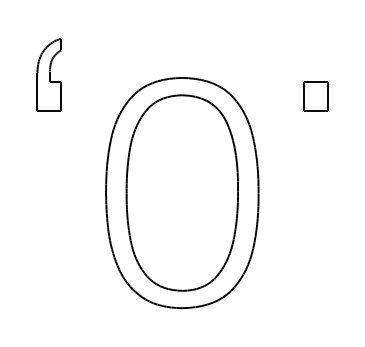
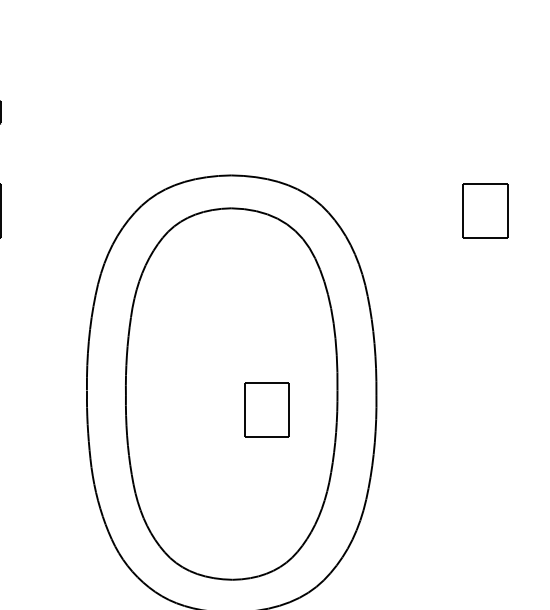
part: (200, 201) -> (266, 410), added

